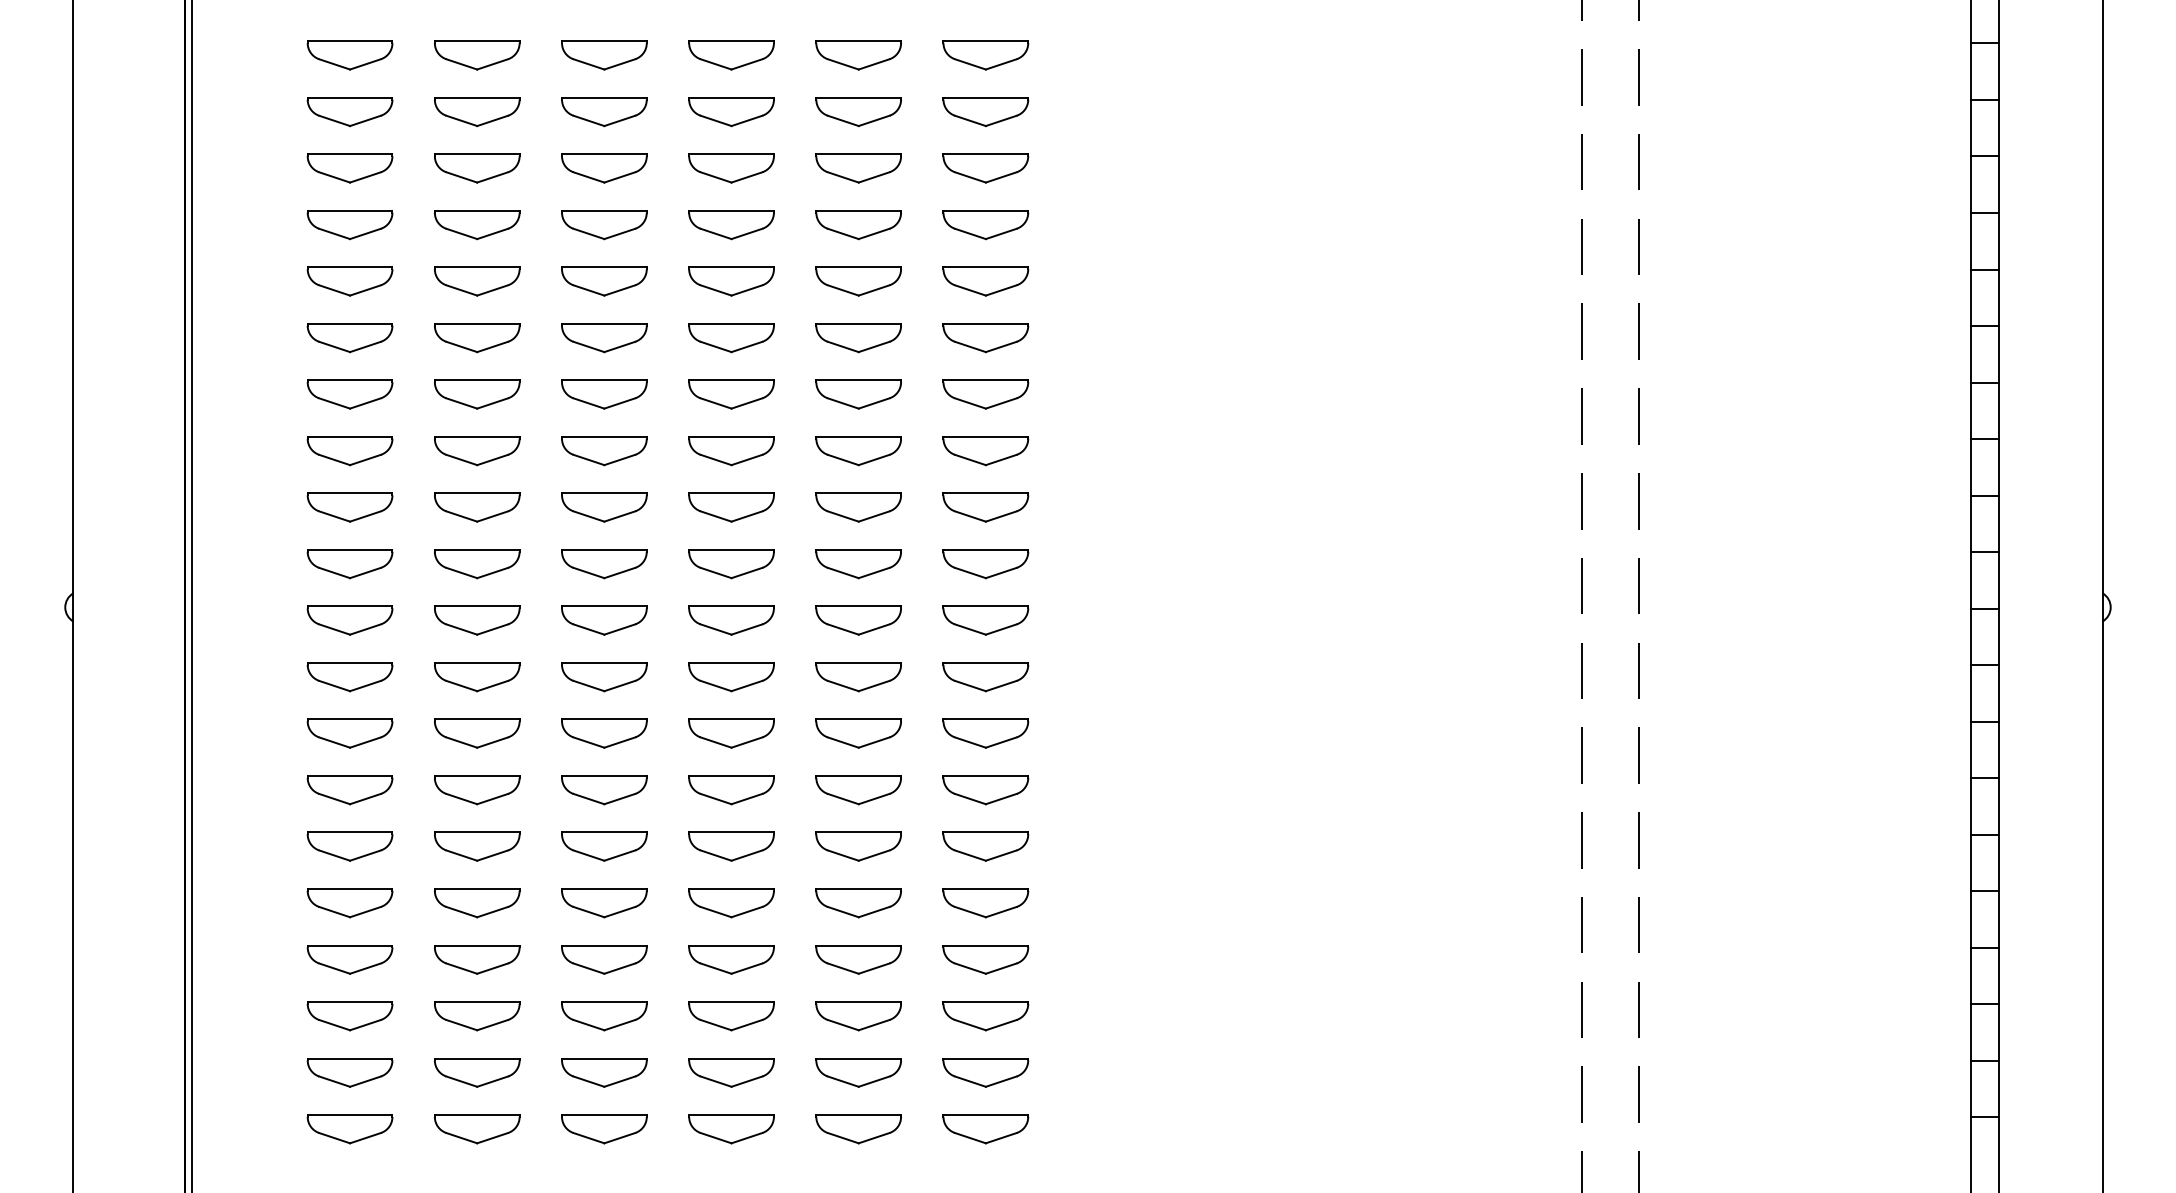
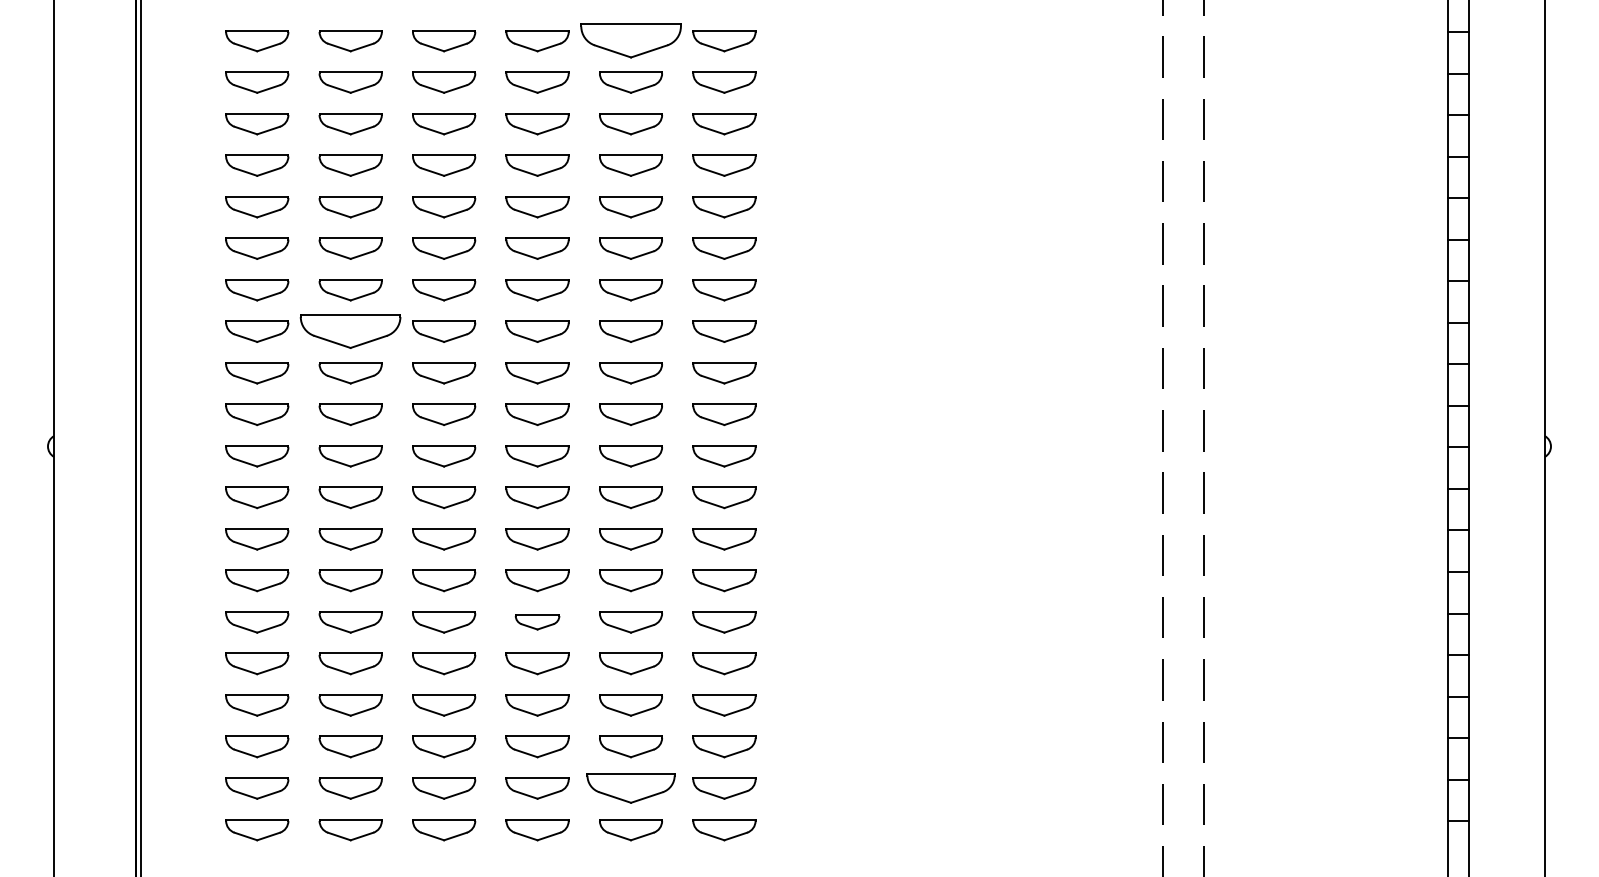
part: (858, 55) -> (630, 40), size x1.6
part: (477, 451) -> (350, 331), size x1.6
part: (731, 846) -> (537, 622), size x0.7
part: (858, 1072) -> (630, 788), size x1.4

